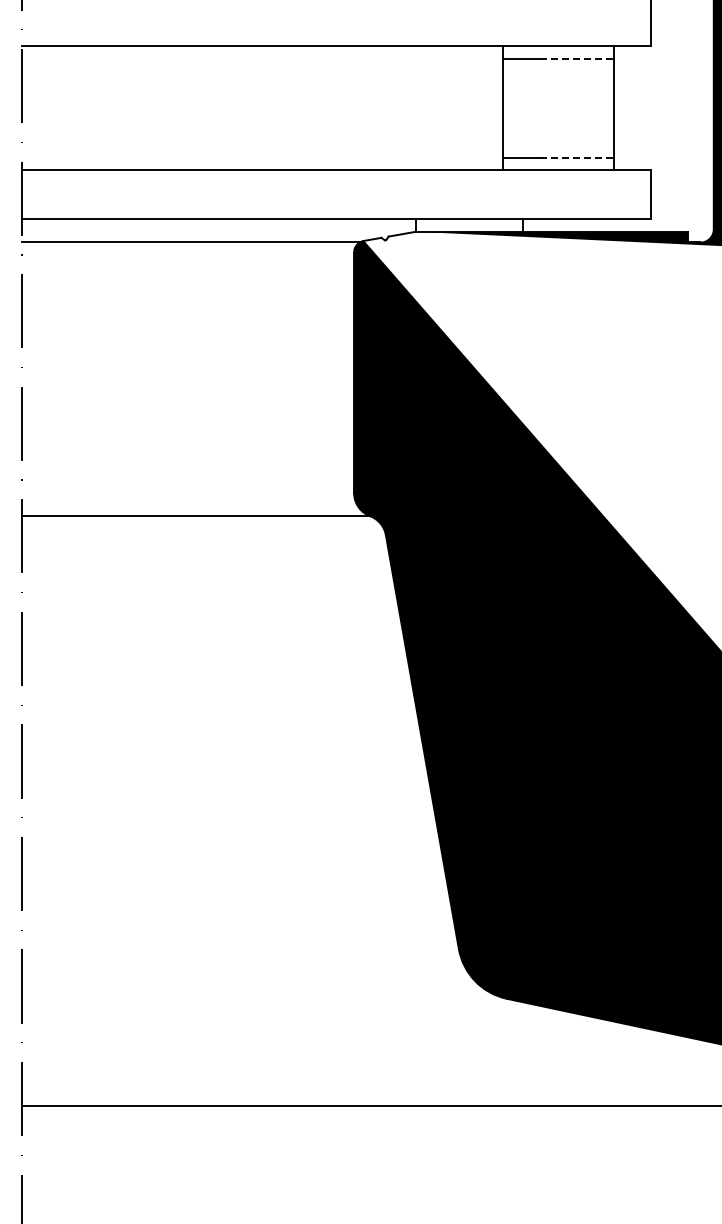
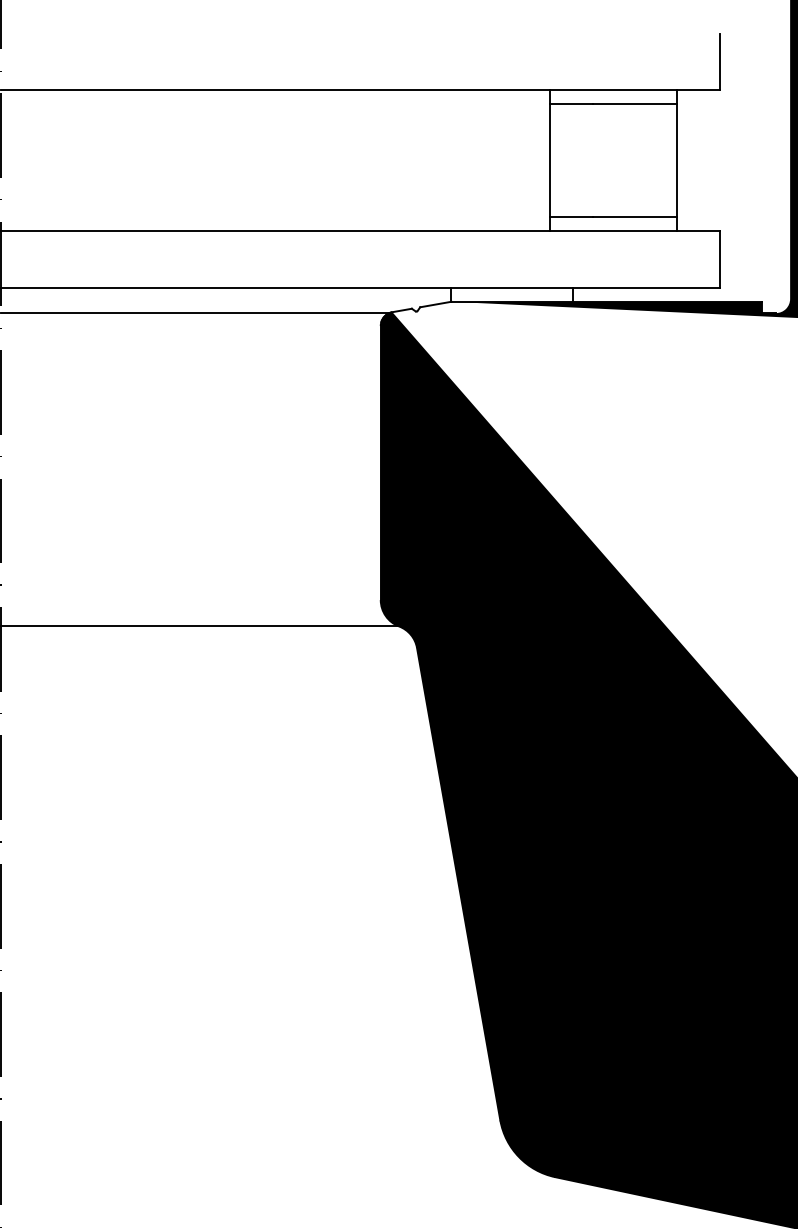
line: (577, 58) -> (635, 104), dashed -> solid
line: (577, 157) -> (635, 217), dashed -> solid

